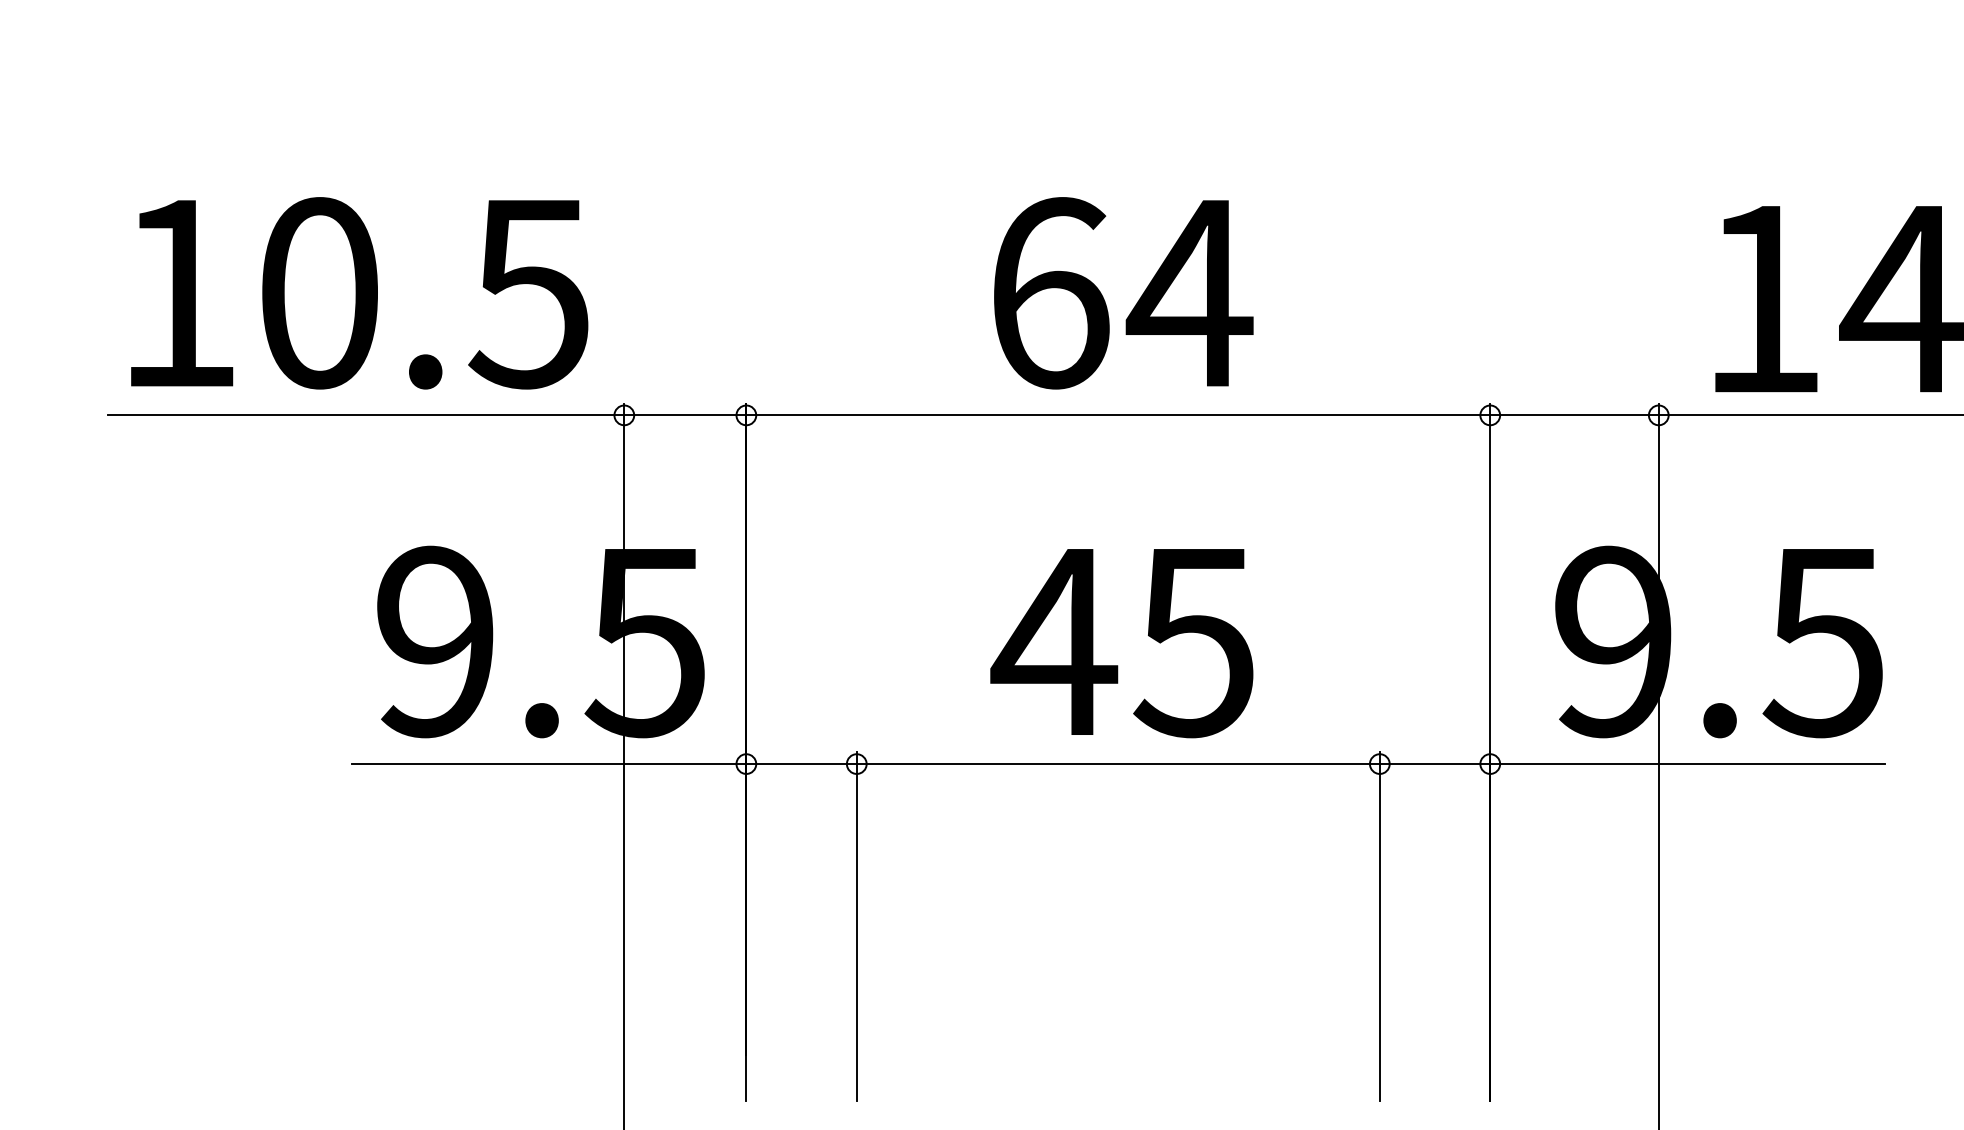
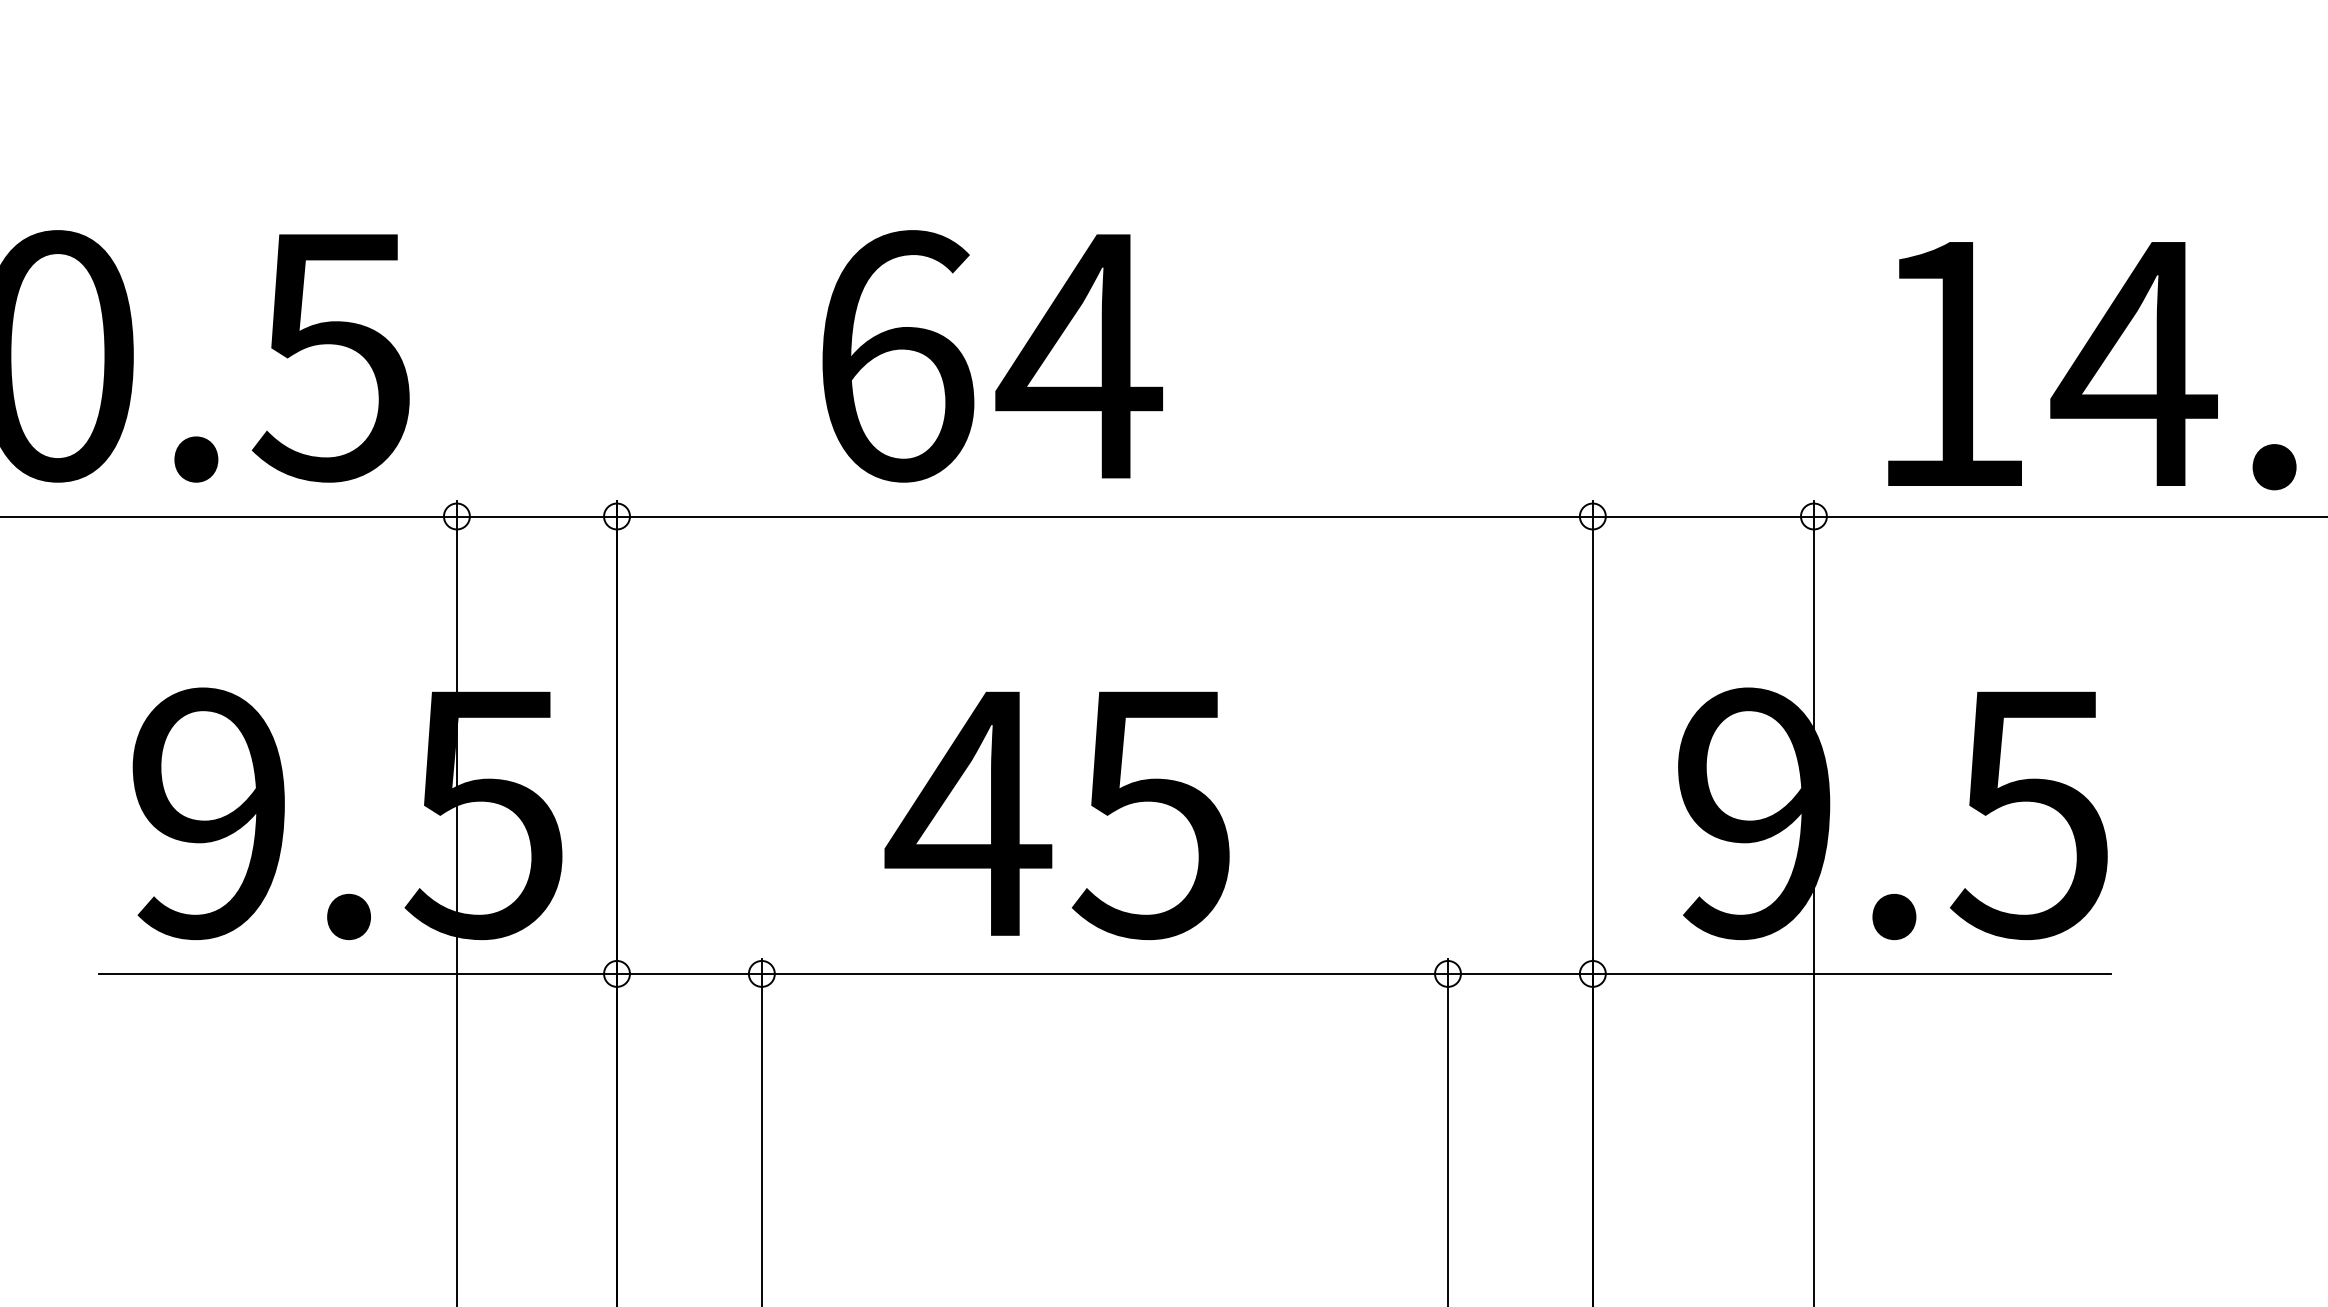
text: (1123, 293) -> (992, 356), moved
text: (1121, 643) -> (1056, 815), moved

